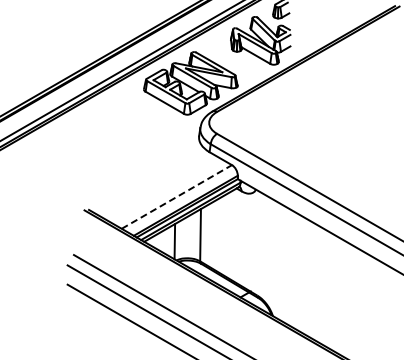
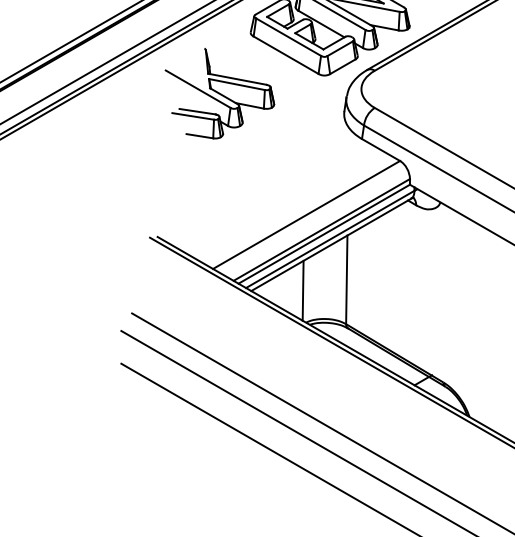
part: (125, 125) -> (219, 93), added
line: (176, 196) -> (305, 214), dashed -> solid

